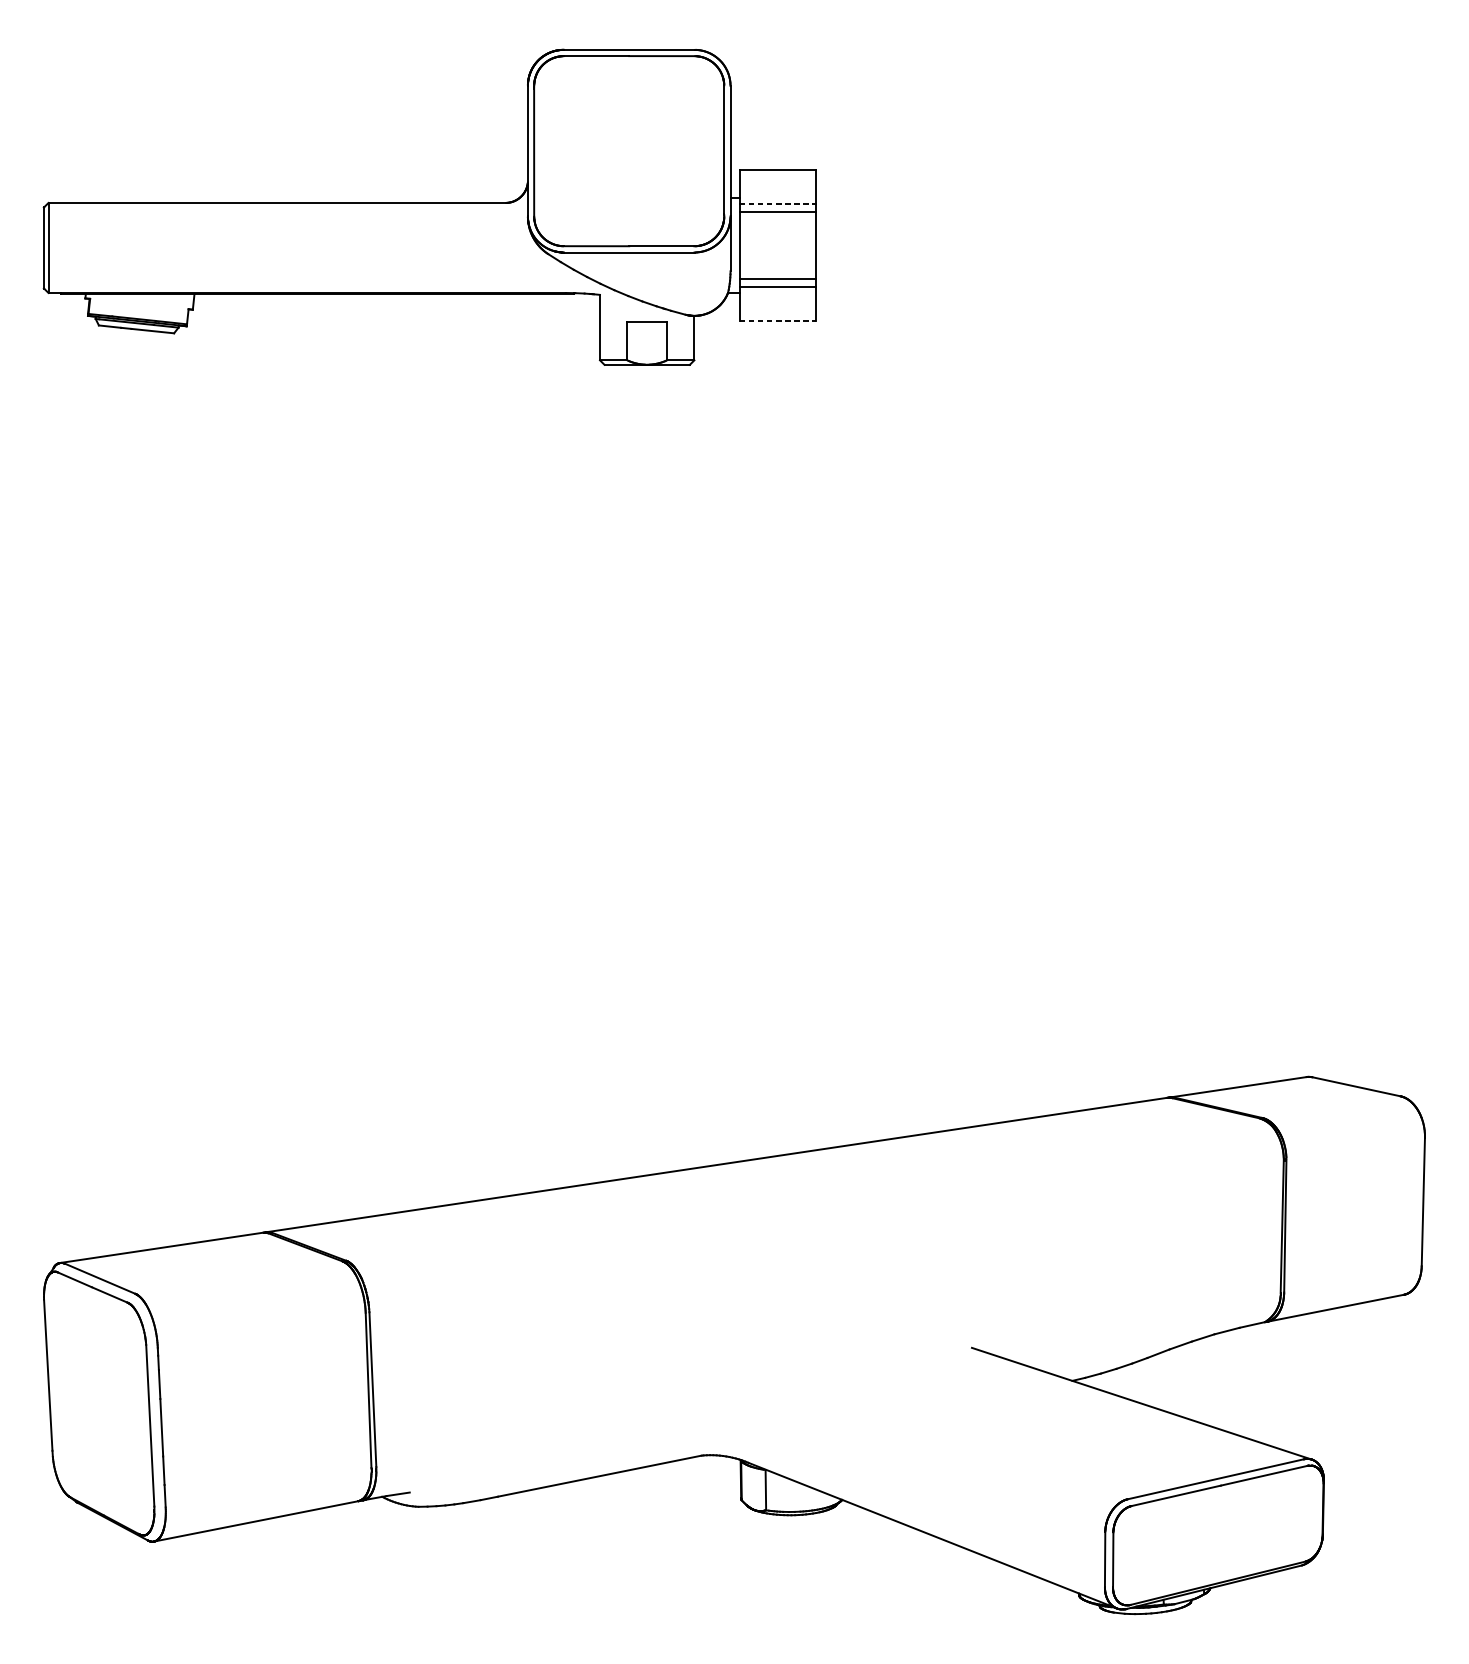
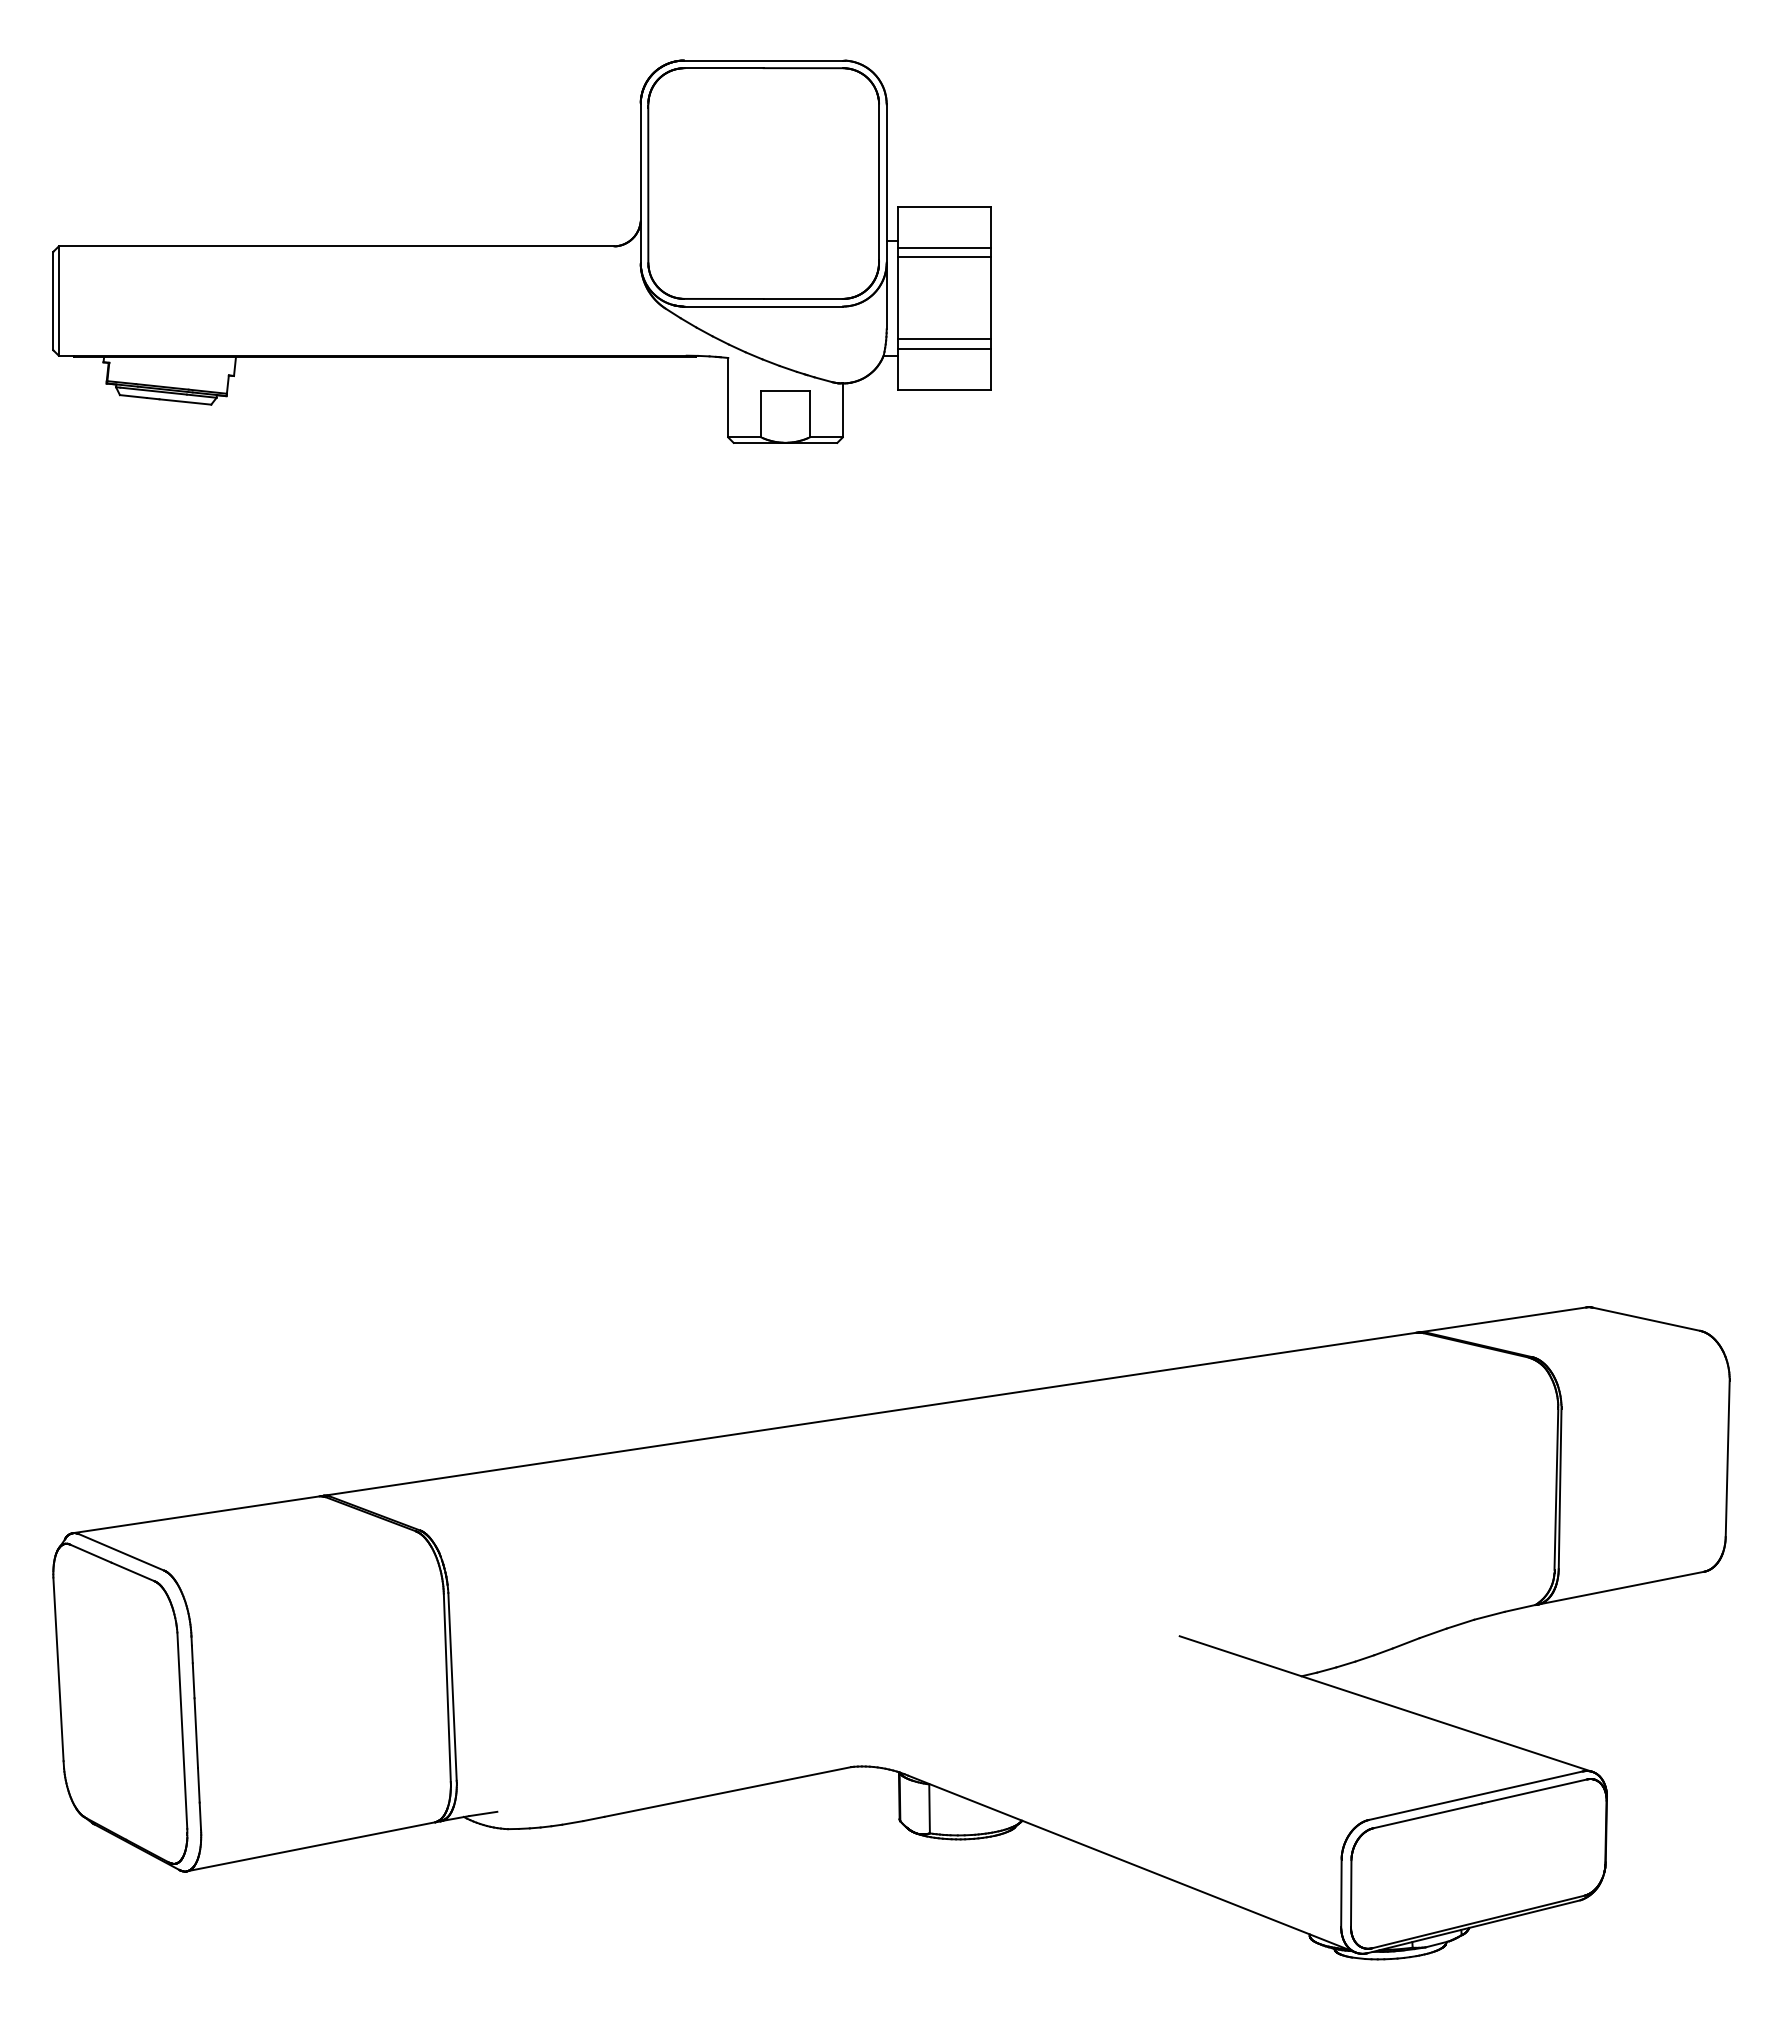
line: (778, 203) -> (944, 247), dashed -> solid
line: (778, 320) -> (944, 389), dashed -> solid

